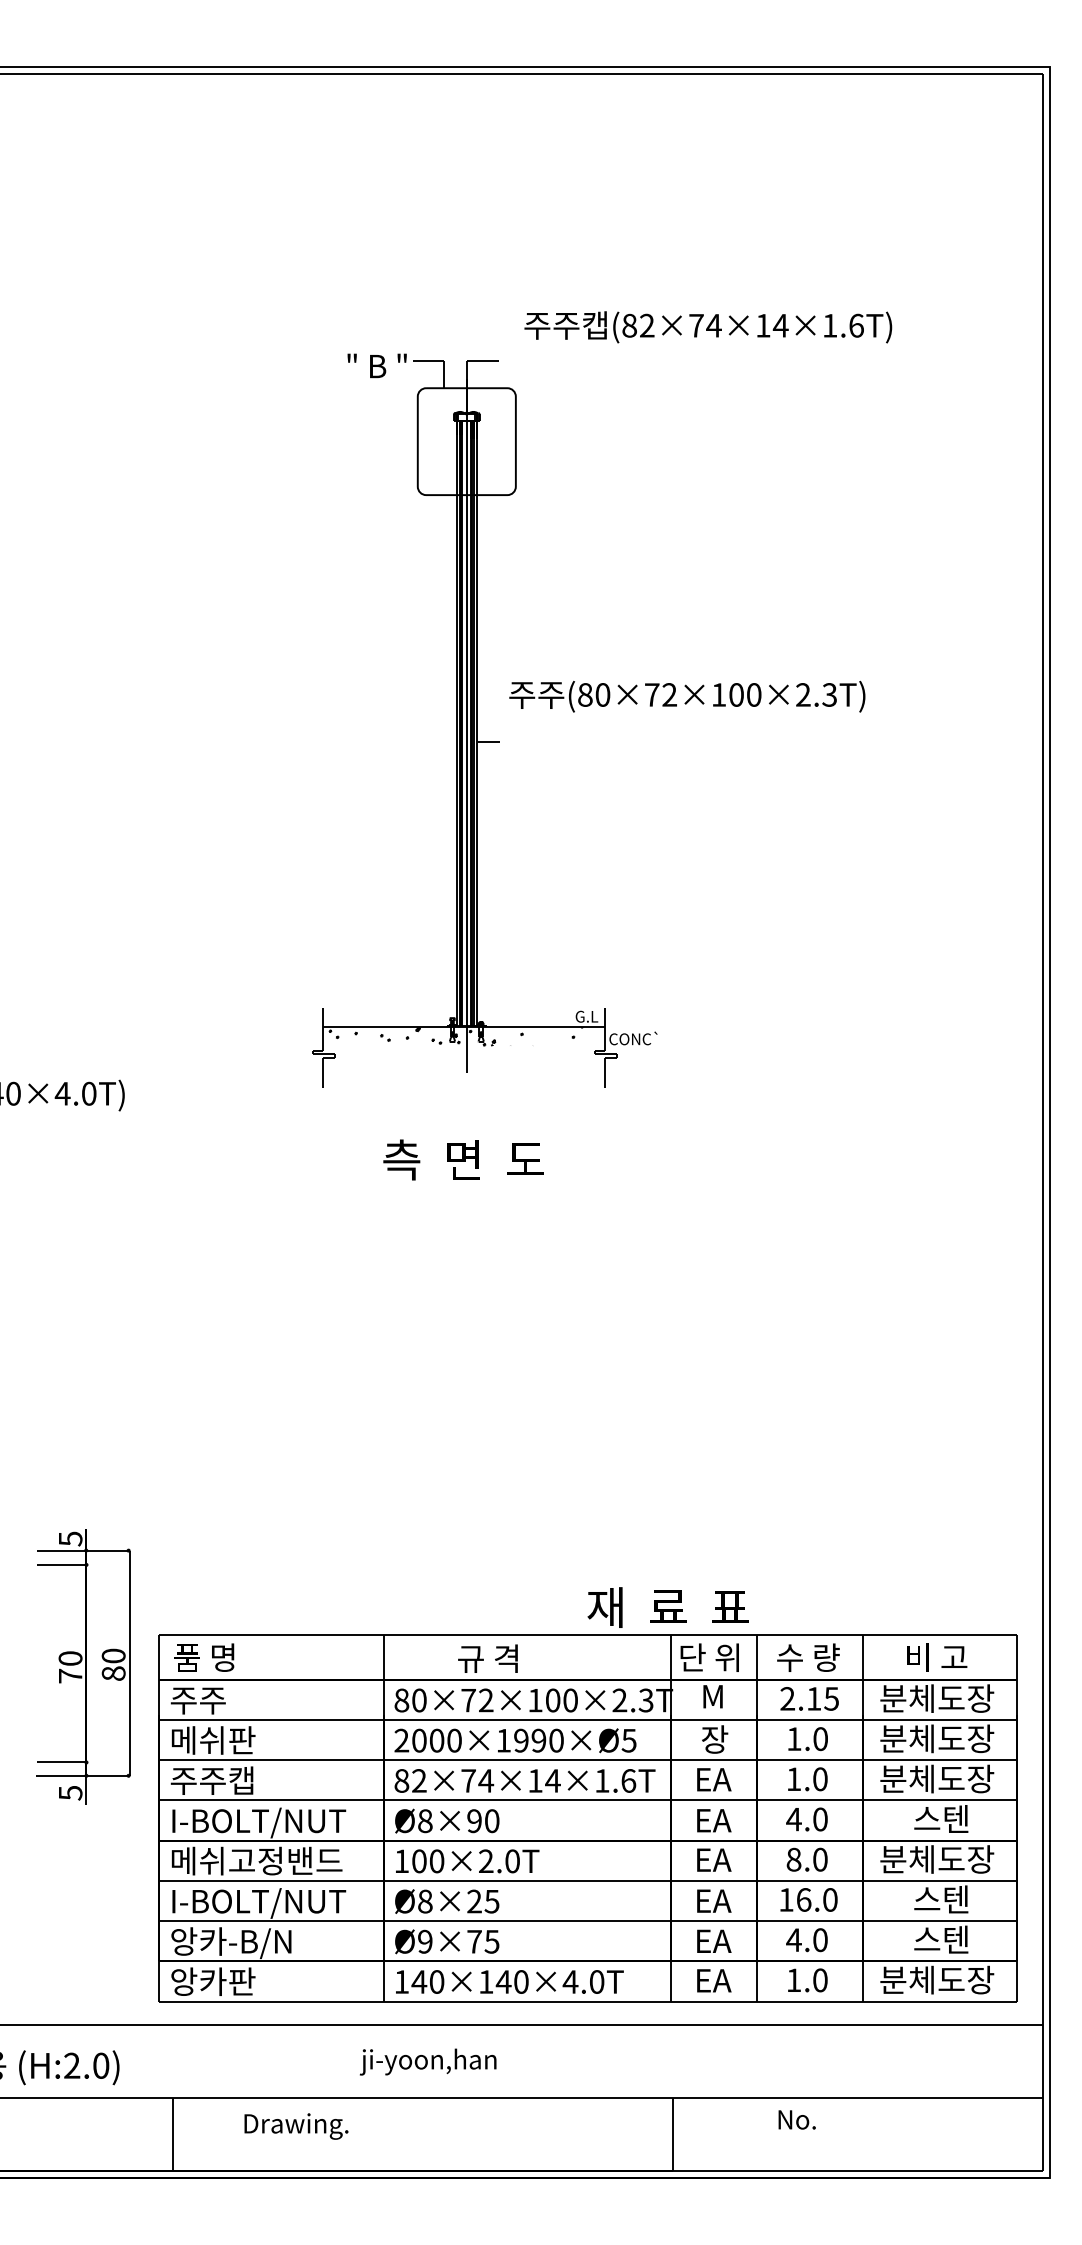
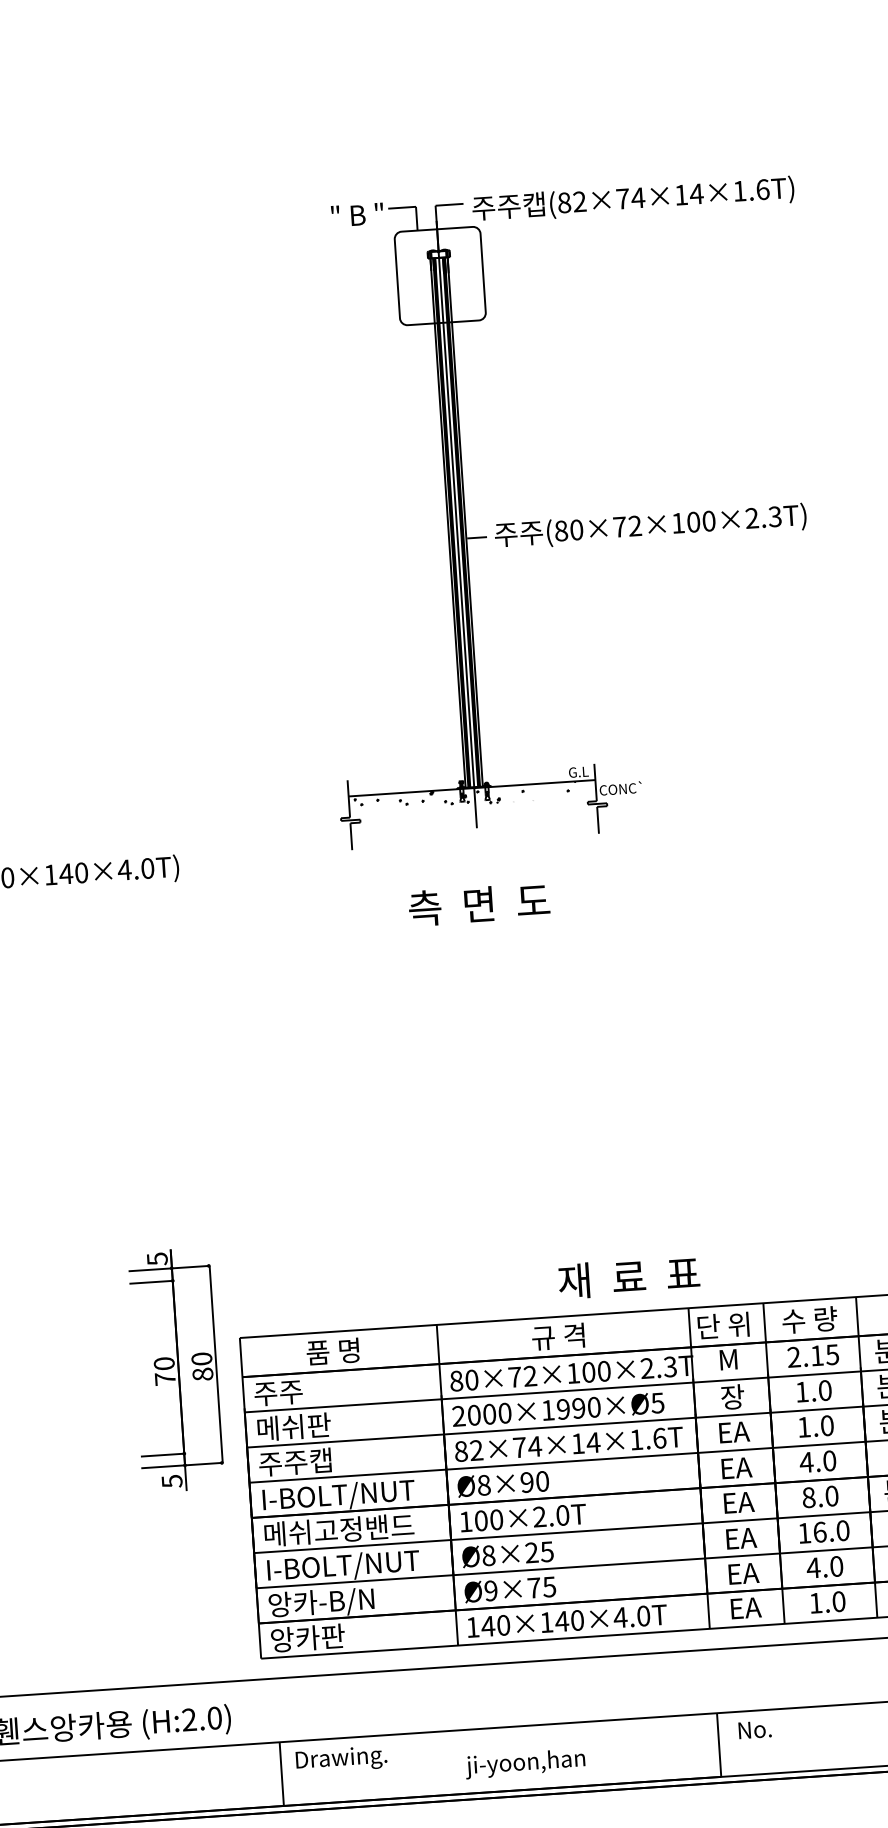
text: (708, 327) -> (633, 199), moved
text: (687, 696) -> (650, 526), moved
text: (667, 1607) -> (628, 1277), moved
text: (204, 1657) -> (333, 1351), moved
text: (487, 1658) -> (557, 1336), moved
text: (427, 2061) -> (524, 1763), moved
text: (796, 2119) -> (754, 1729), moved
text: (296, 2126) -> (341, 1759), moved

